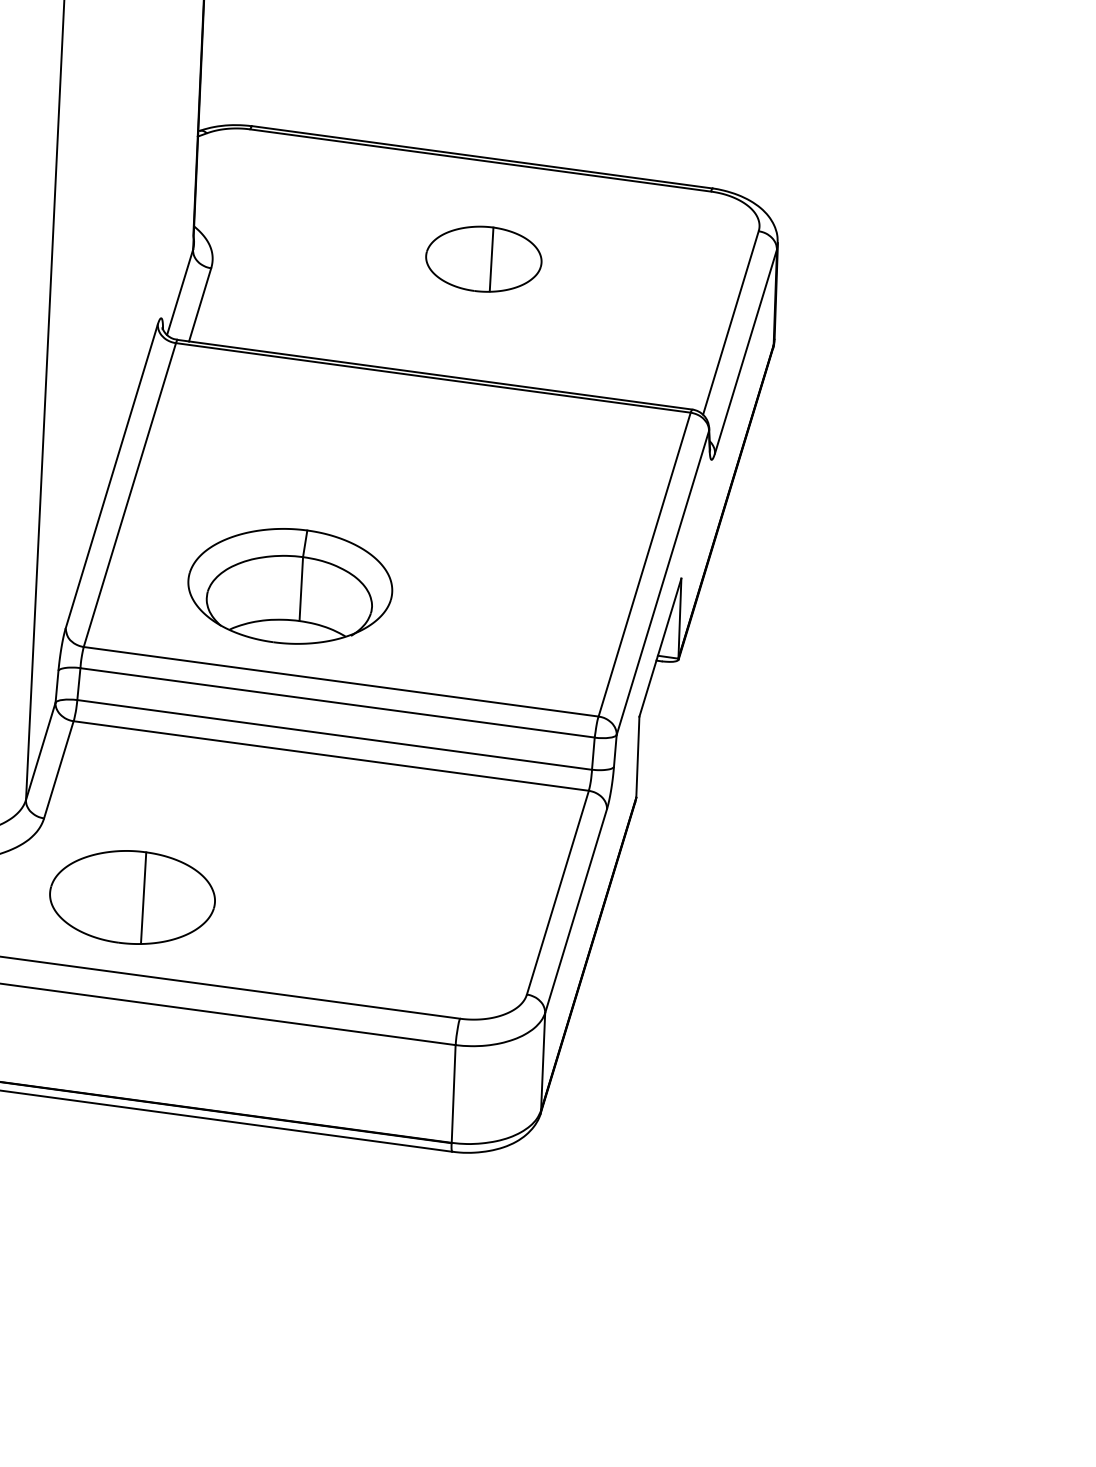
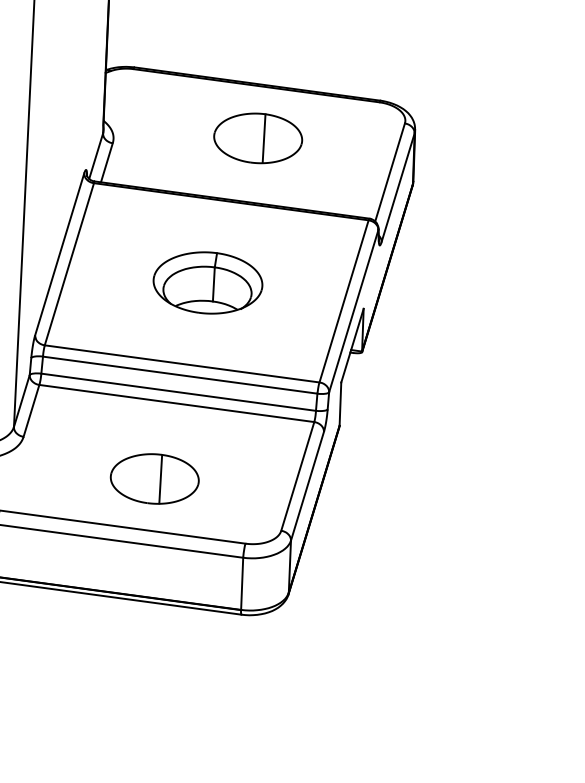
part: (484, 259) -> (258, 138), size x1.43
part: (289, 585) -> (207, 282), moved
part: (131, 896) -> (154, 478), moved

